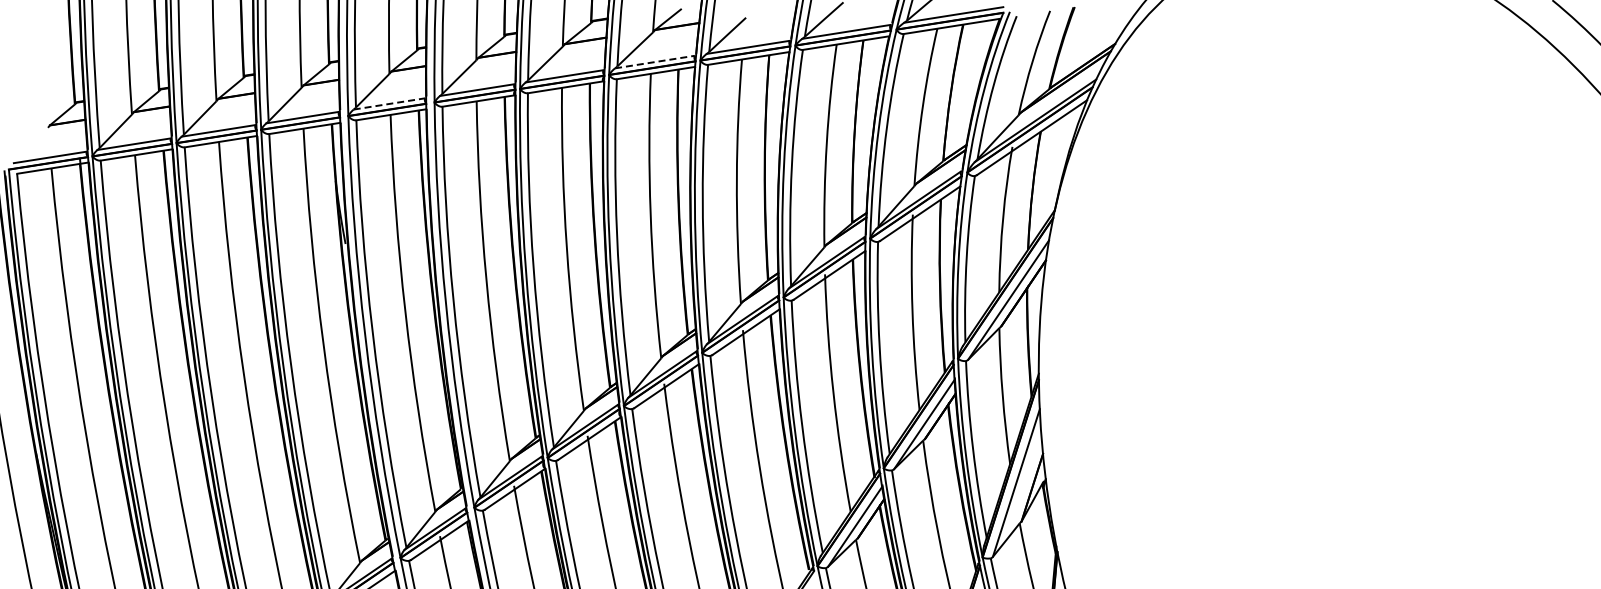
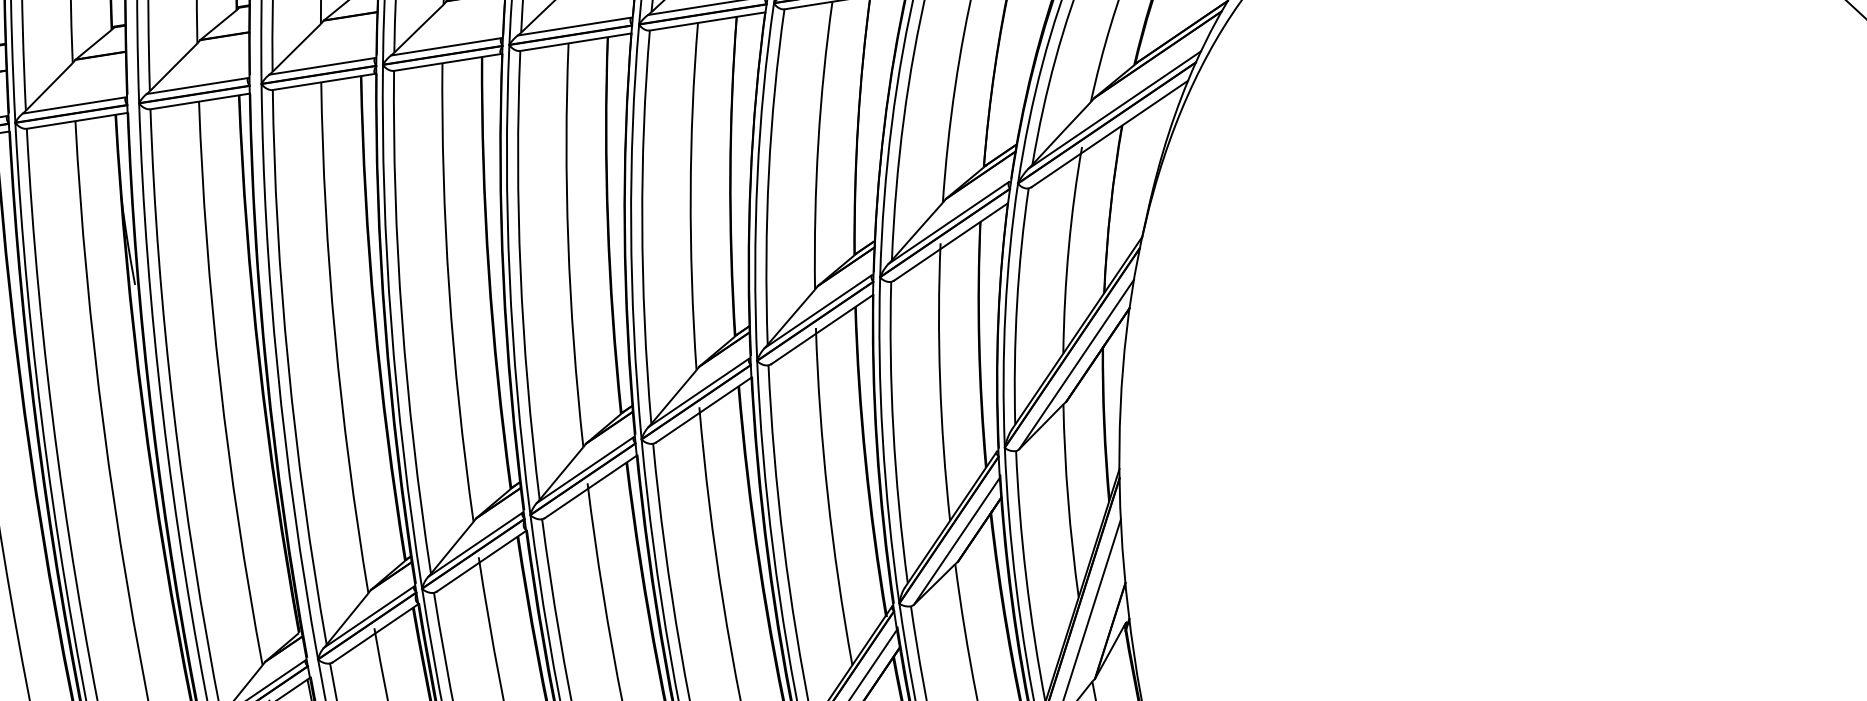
line: (655, 62) -> (575, 27), dashed -> solid
line: (389, 103) -> (197, 85), dashed -> solid

